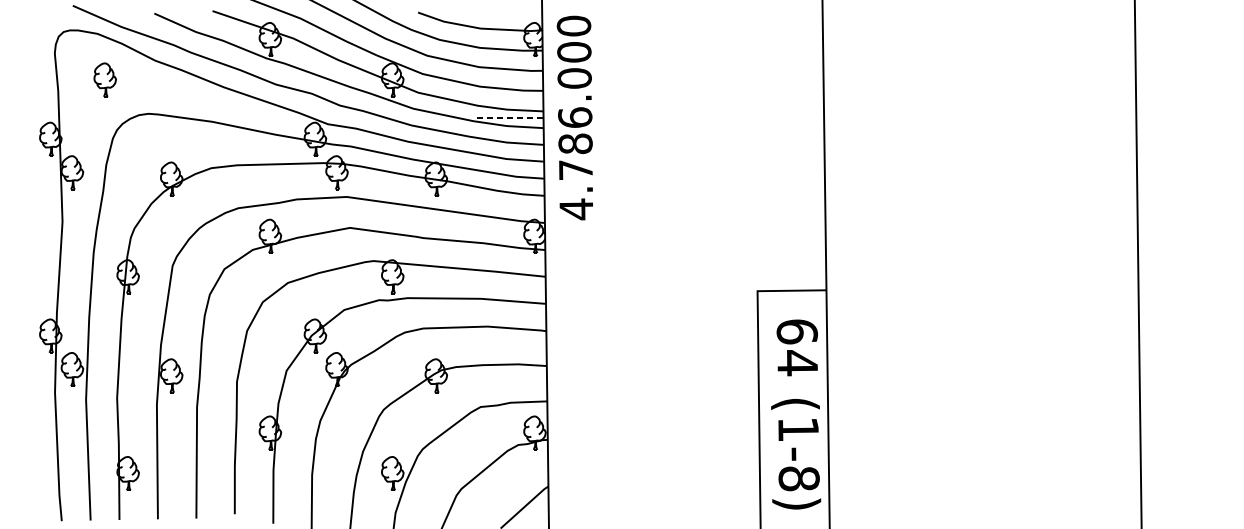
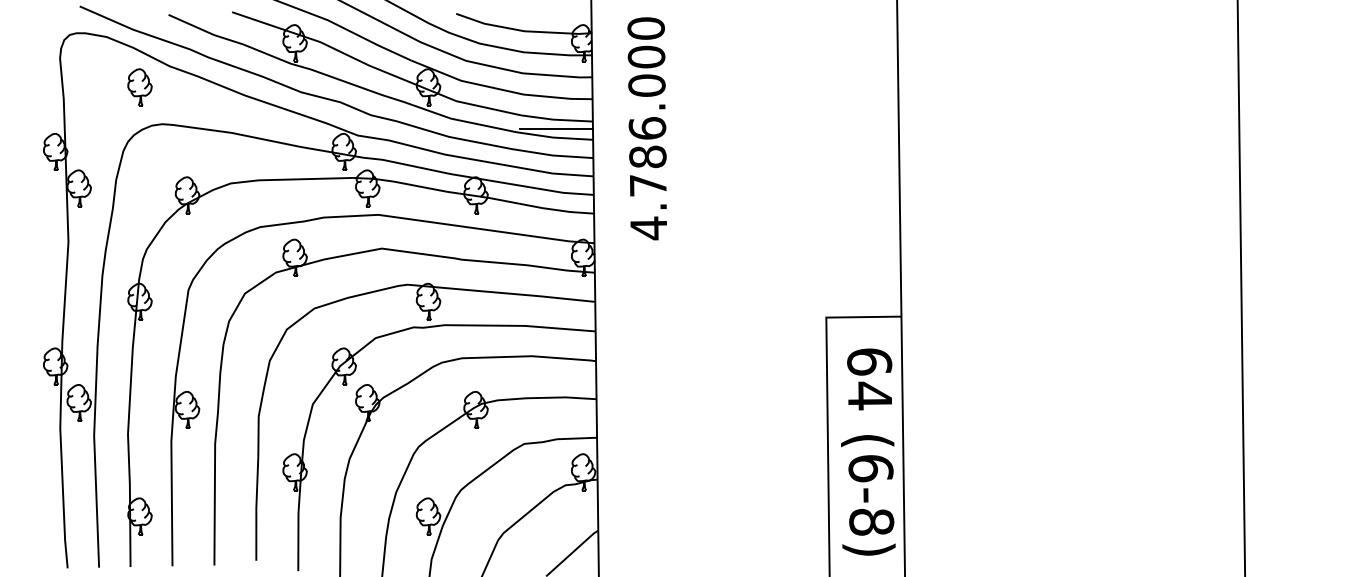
part: (104, 80) -> (139, 87), moved
line: (510, 117) -> (556, 128), dashed -> solid
text: (574, 117) -> (646, 128), moved
text: (798, 429) -> (870, 468), (1-8) -> (6-8)

